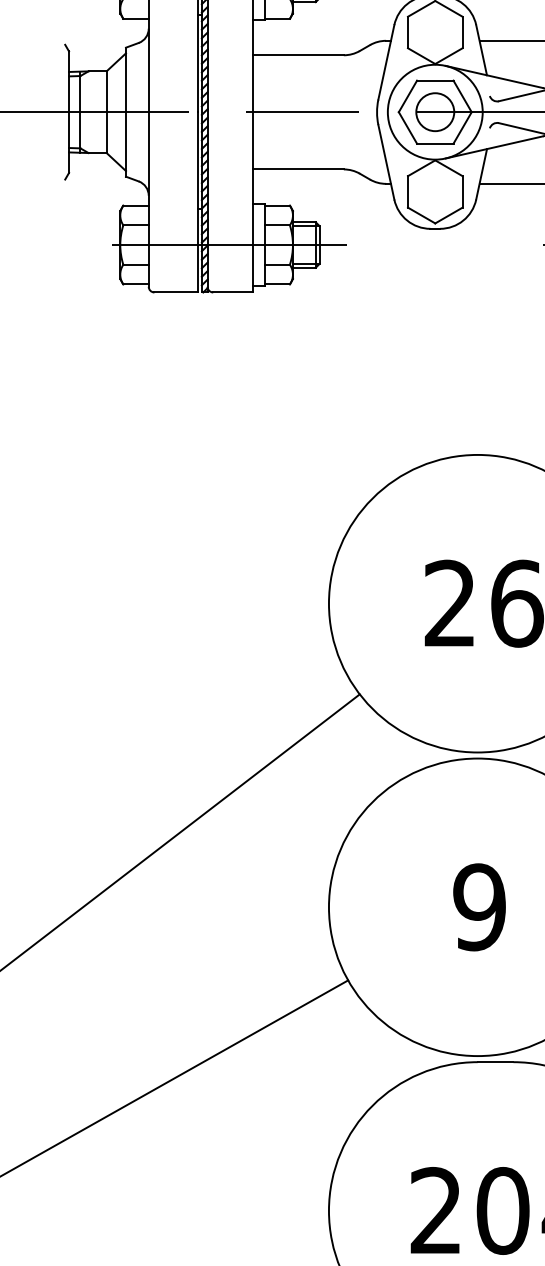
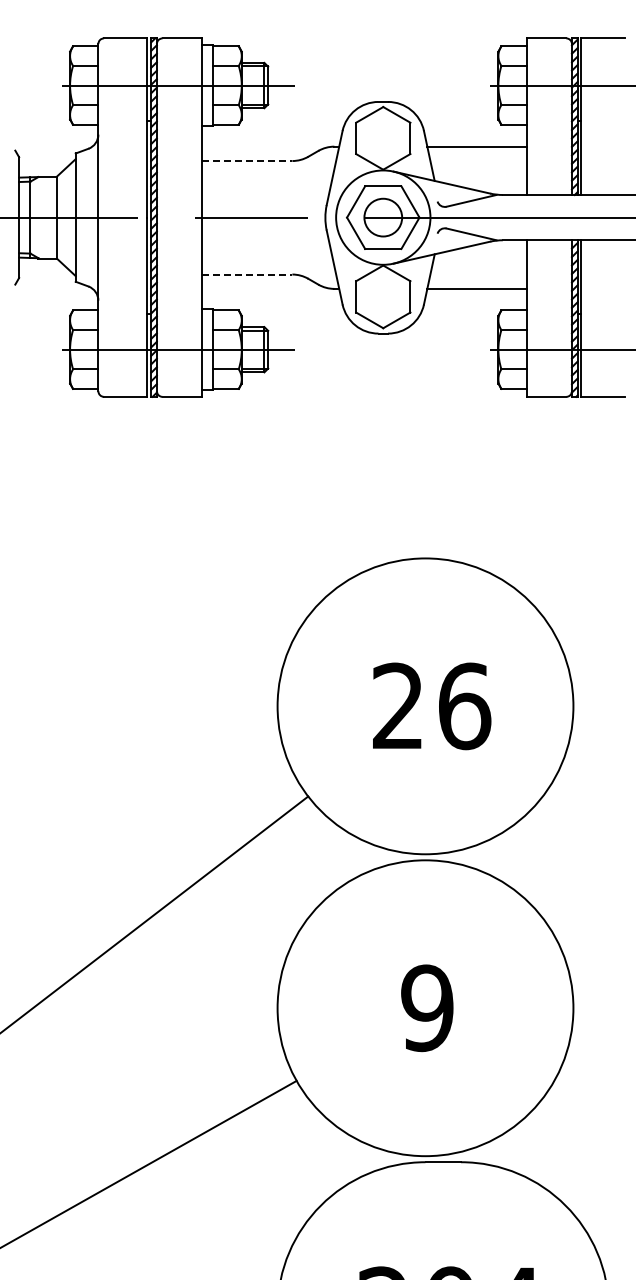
line: (298, 55) -> (247, 161), solid -> dashed
line: (298, 169) -> (247, 274), solid -> dashed

